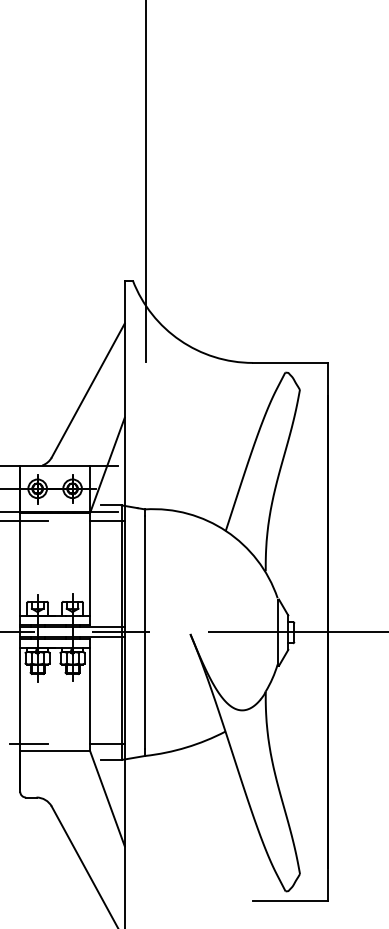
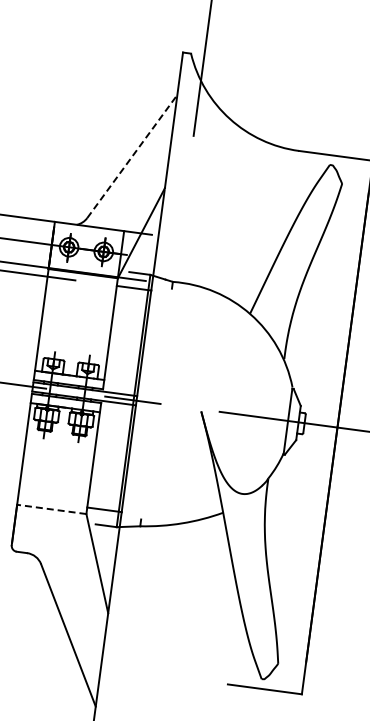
line: (88, 390) -> (132, 156), solid -> dashed
line: (145, 632) -> (157, 403), removed
line: (29, 744) -> (27, 499), removed
line: (55, 750) -> (52, 509), solid -> dashed

